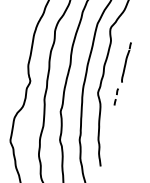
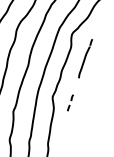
line: (126, 62) -> (85, 58), moved

